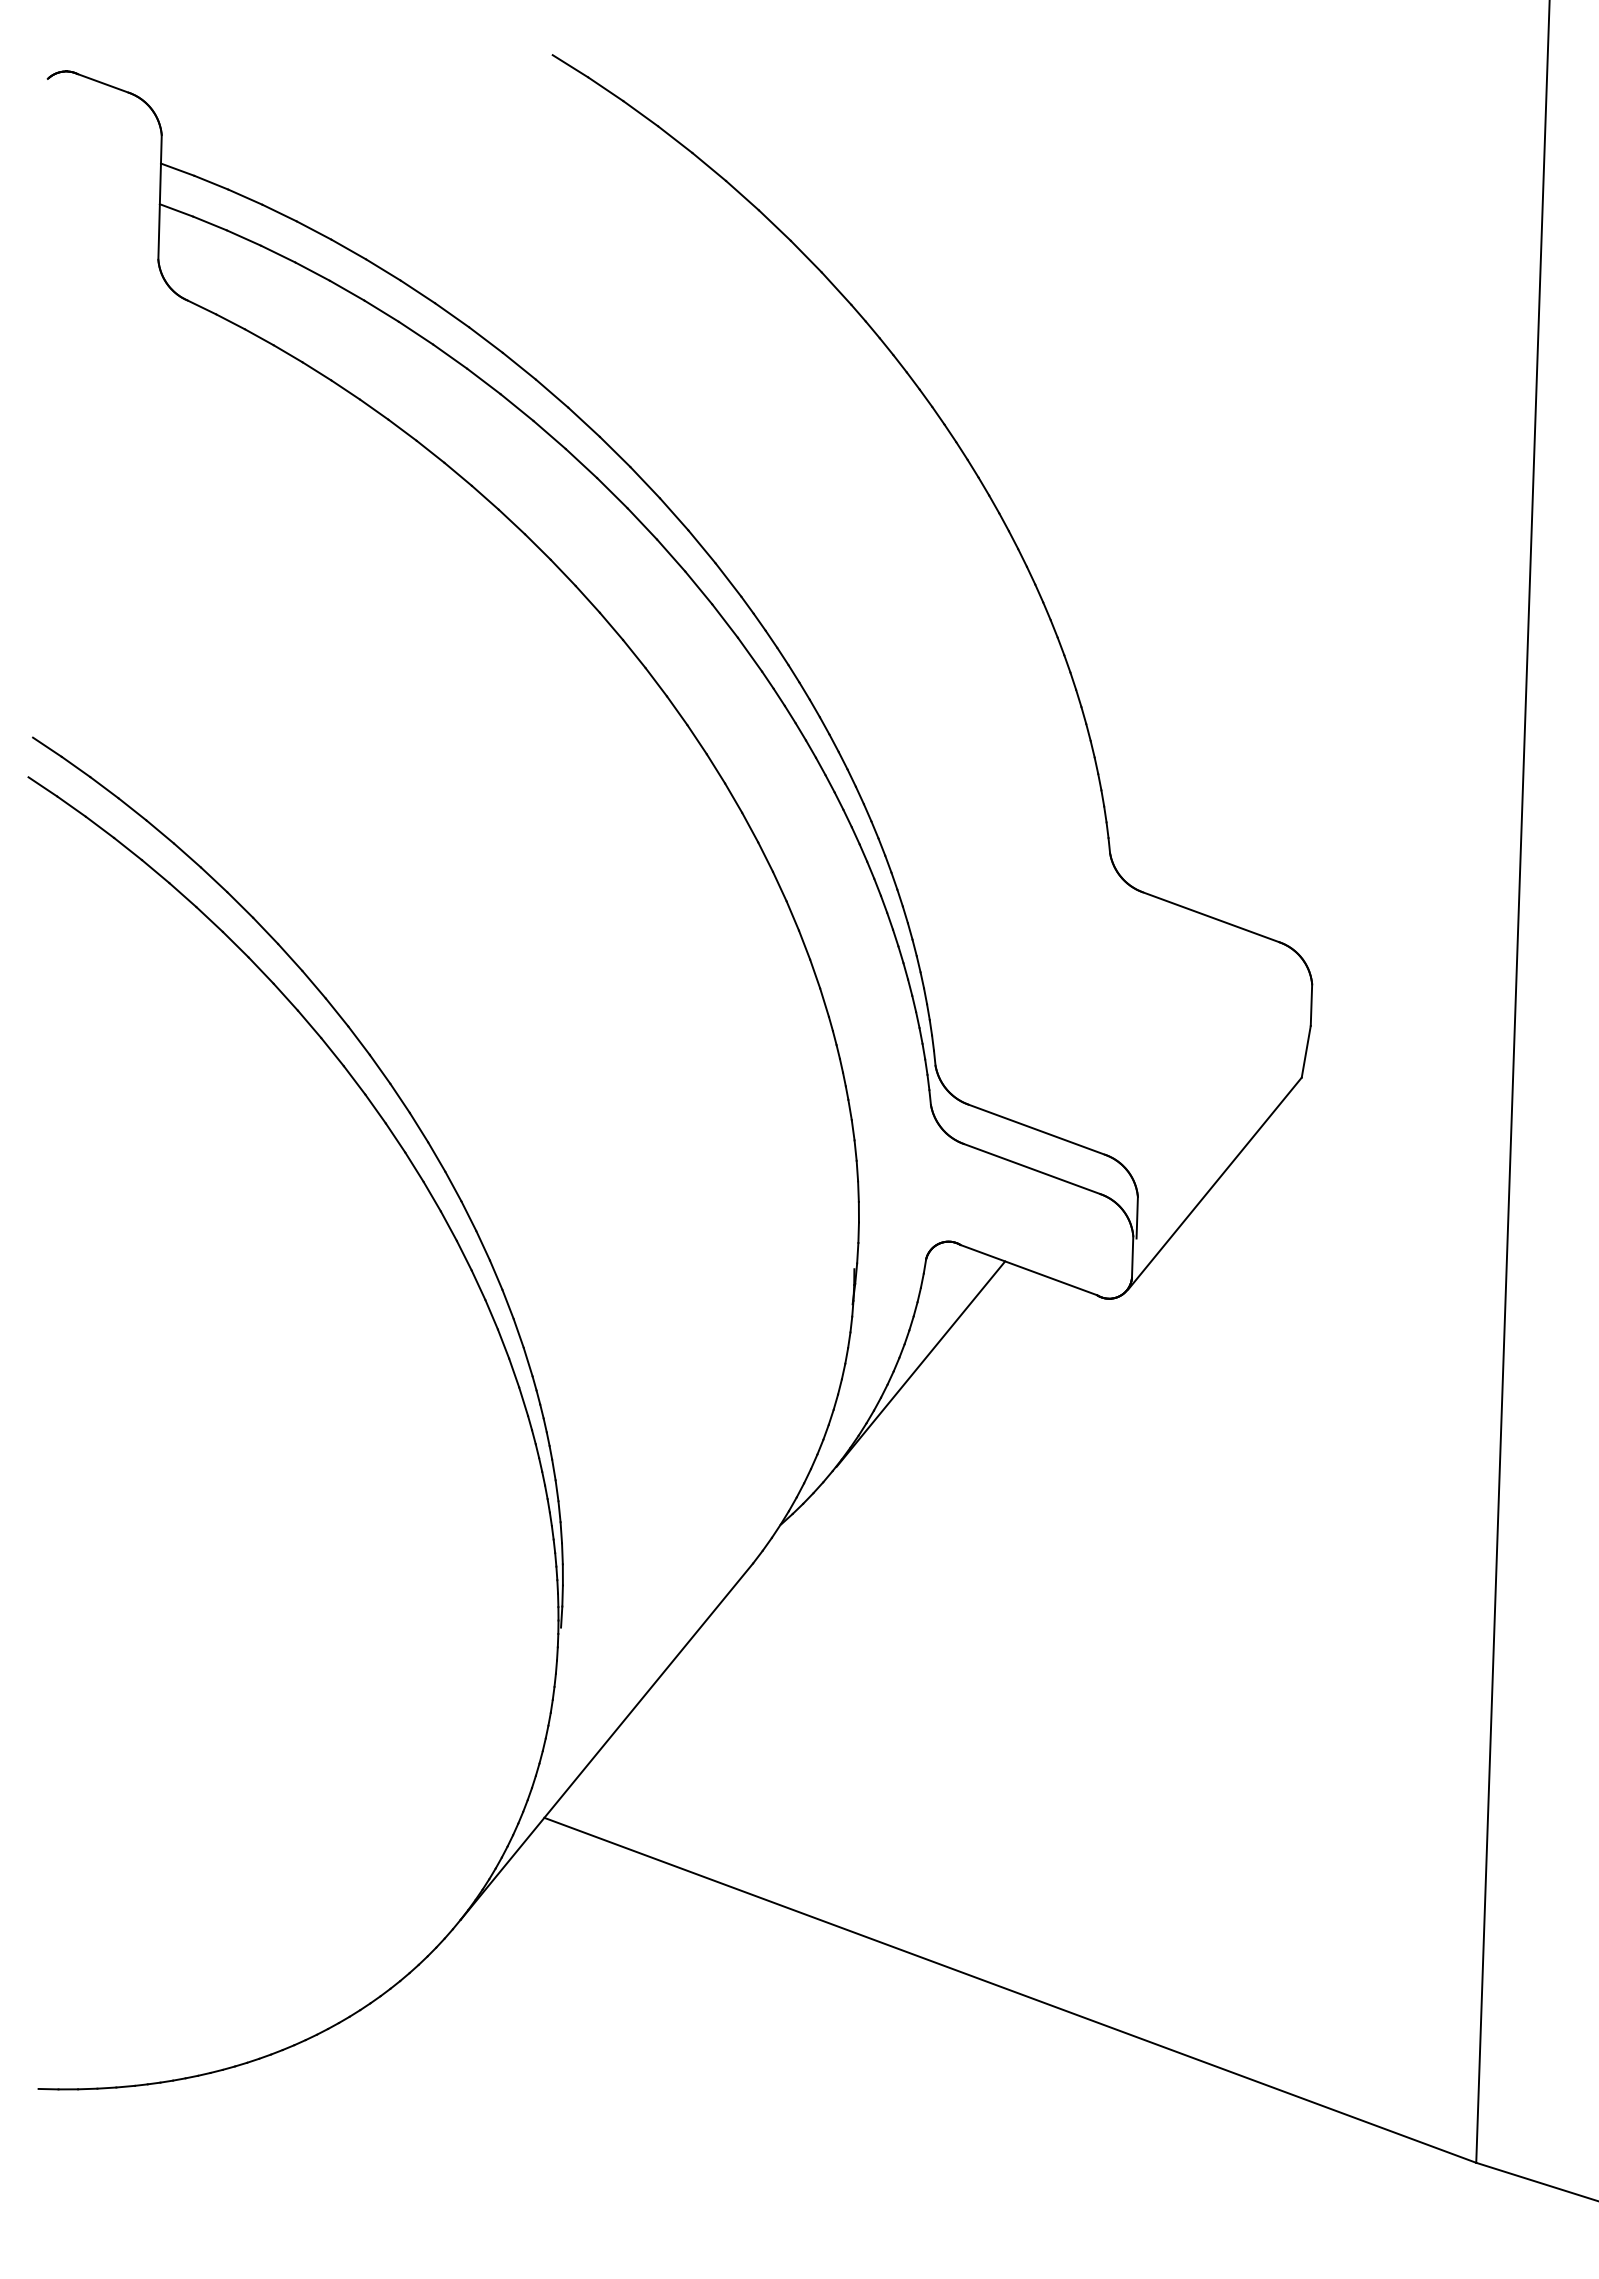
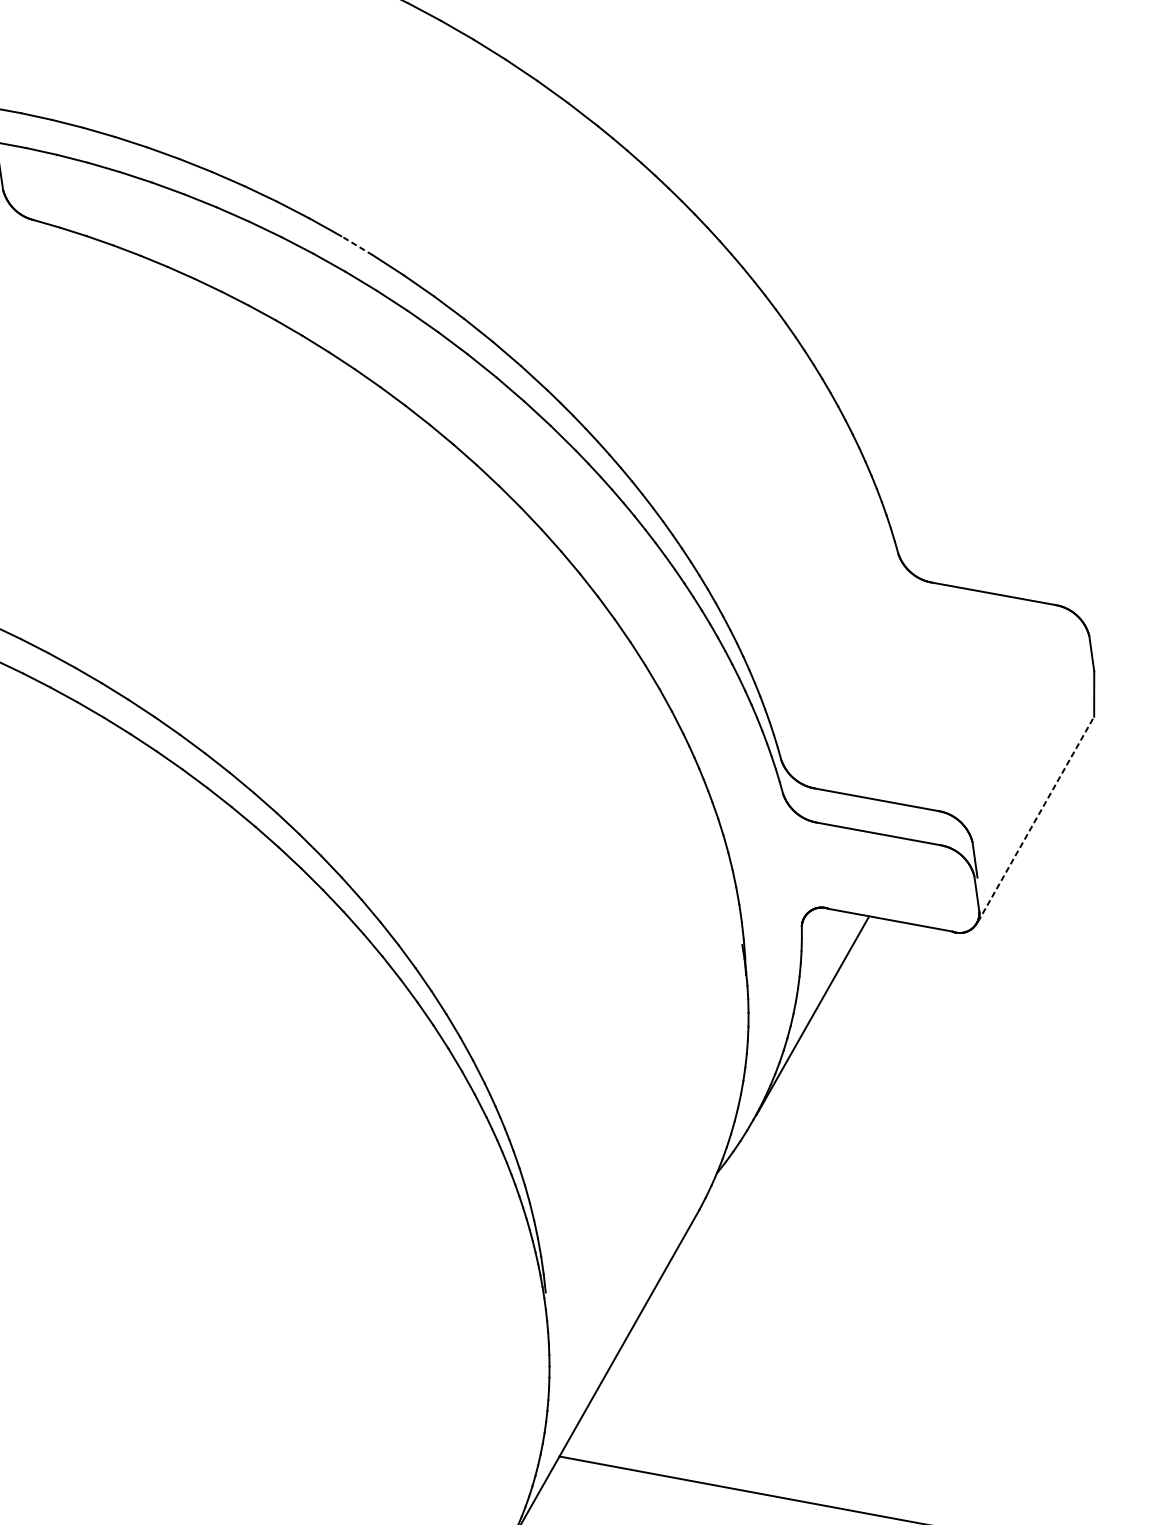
line: (551, 393) -> (356, 245), solid -> dashed
line: (1215, 1183) -> (1036, 819), solid -> dashed

